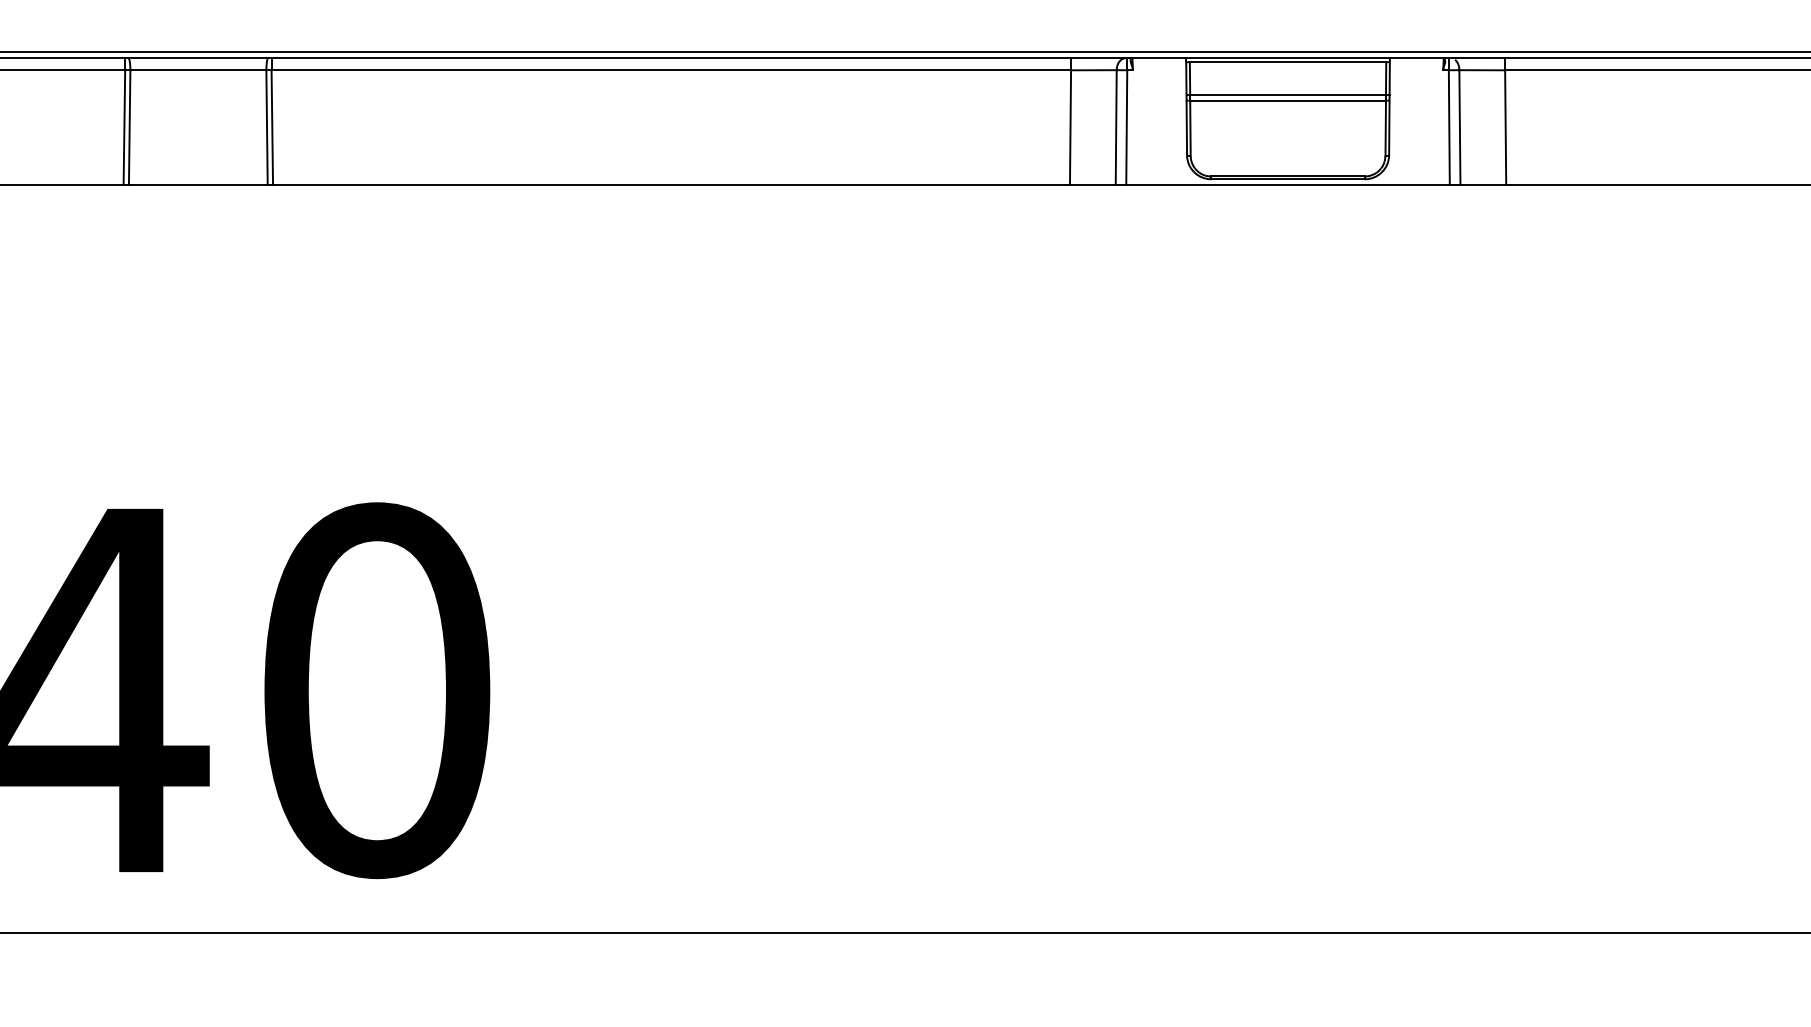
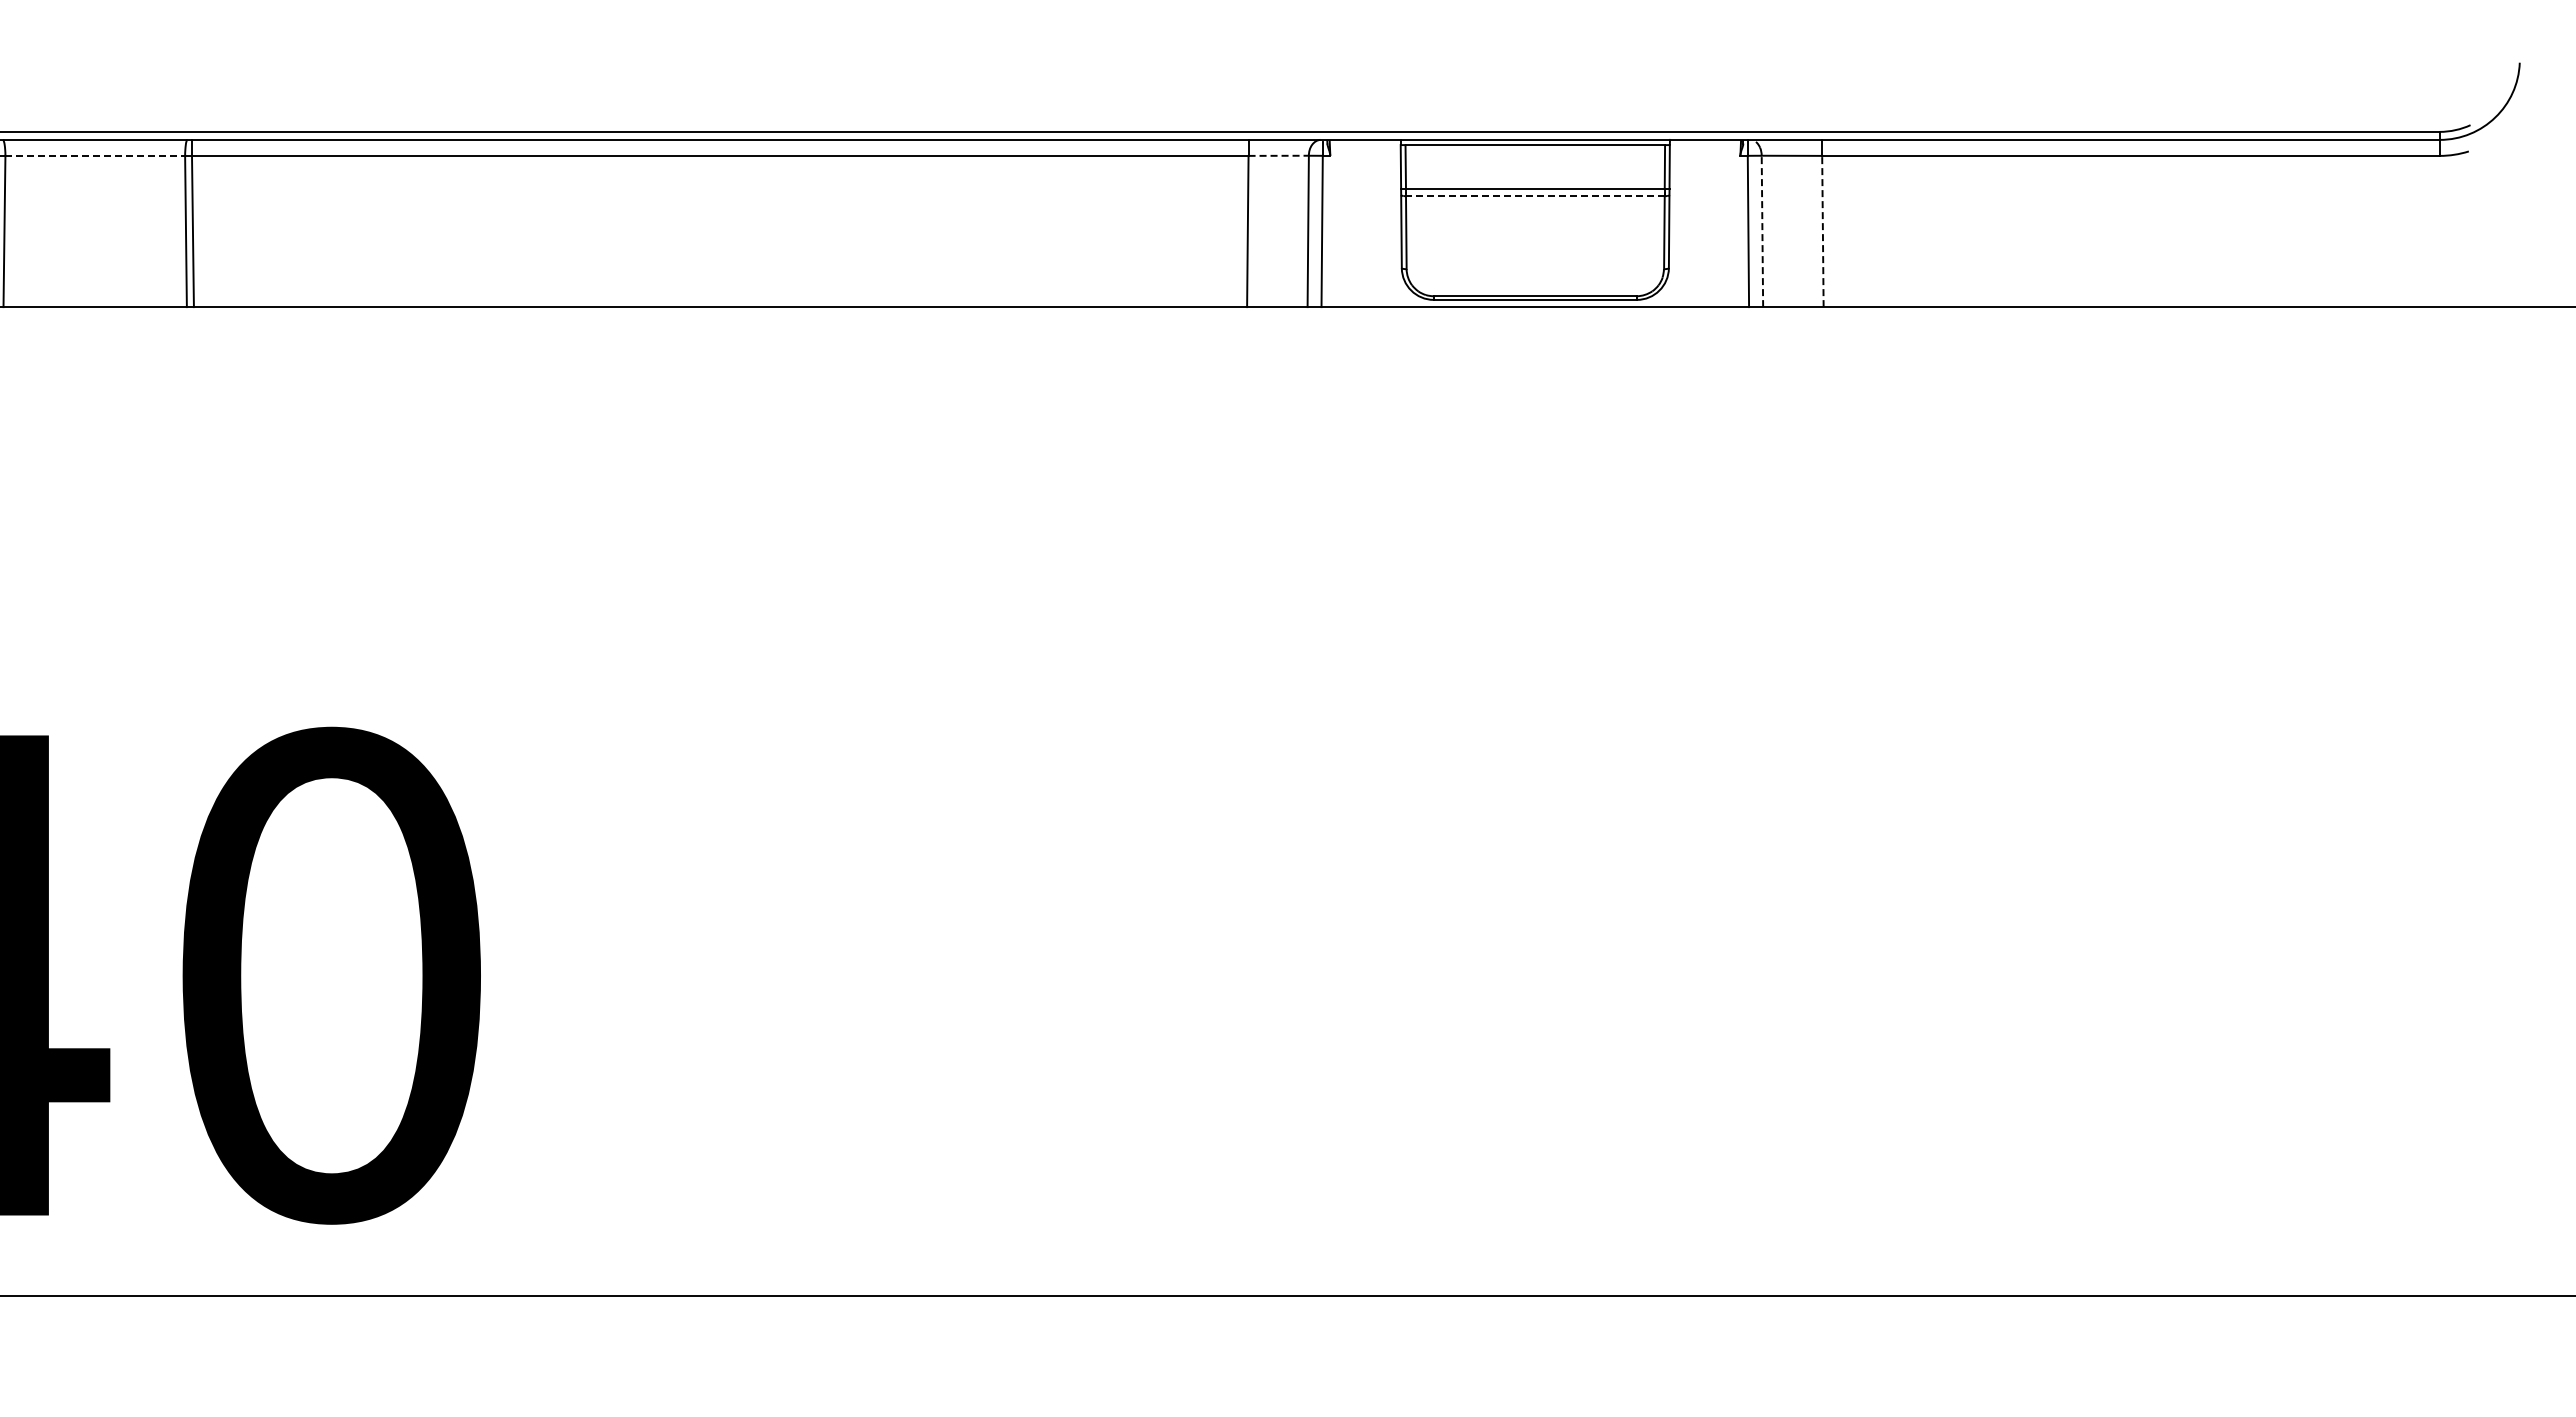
line: (198, 70) -> (95, 155), solid -> dashed
line: (1094, 70) -> (1279, 155), solid -> dashed
line: (1287, 101) -> (1534, 196), solid -> dashed
line: (1459, 127) -> (1762, 231), solid -> dashed
line: (1505, 127) -> (1822, 231), solid -> dashed

